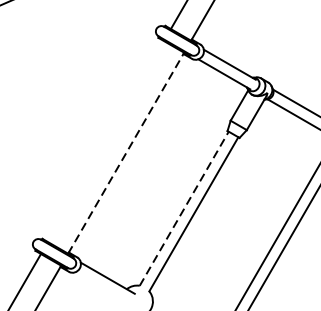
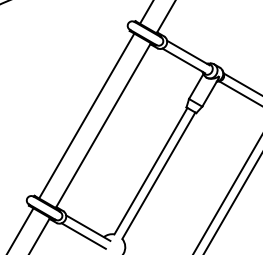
line: (105, 140) -> (86, 115), added
line: (126, 153) -> (103, 125), dashed -> solid
line: (183, 209) -> (150, 171), dashed -> solid
line: (101, 287) -> (83, 235), added

